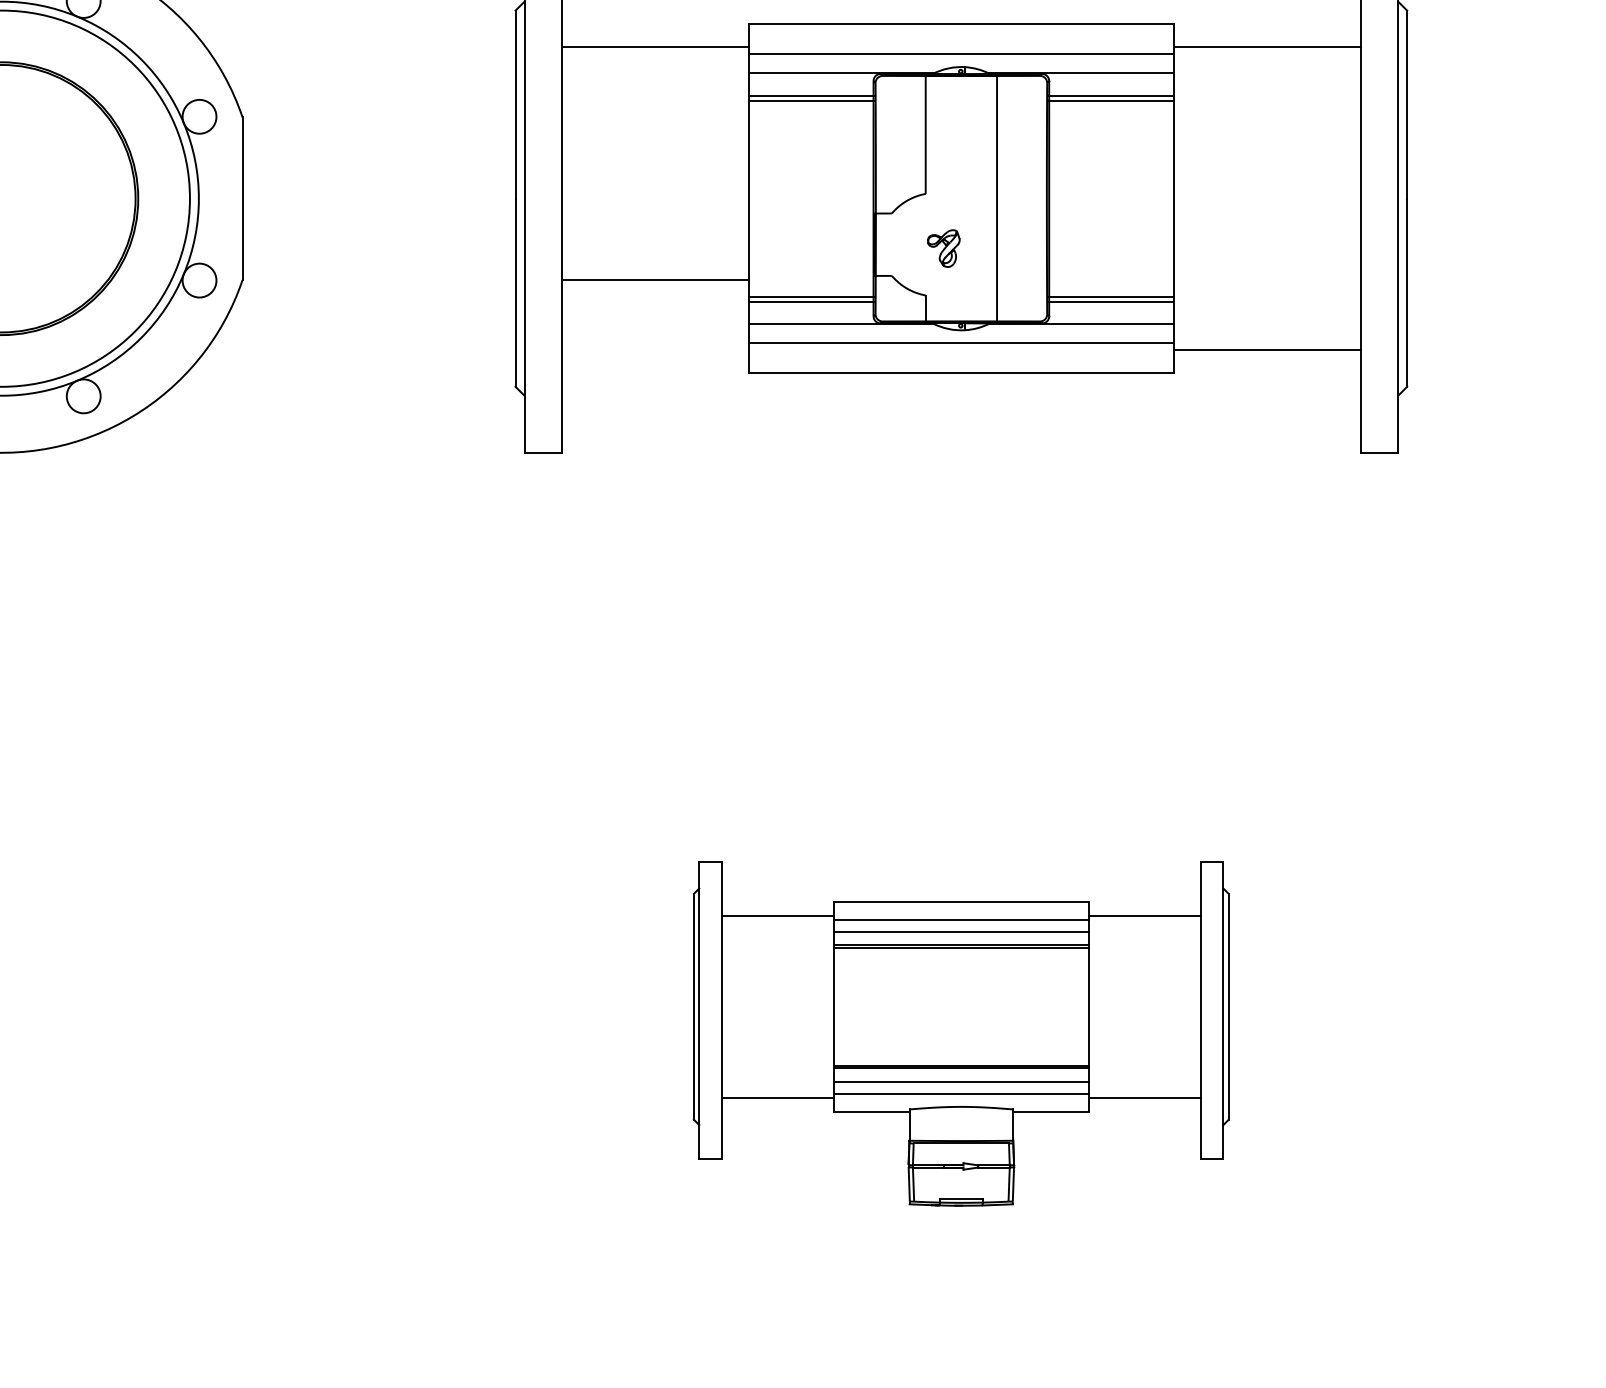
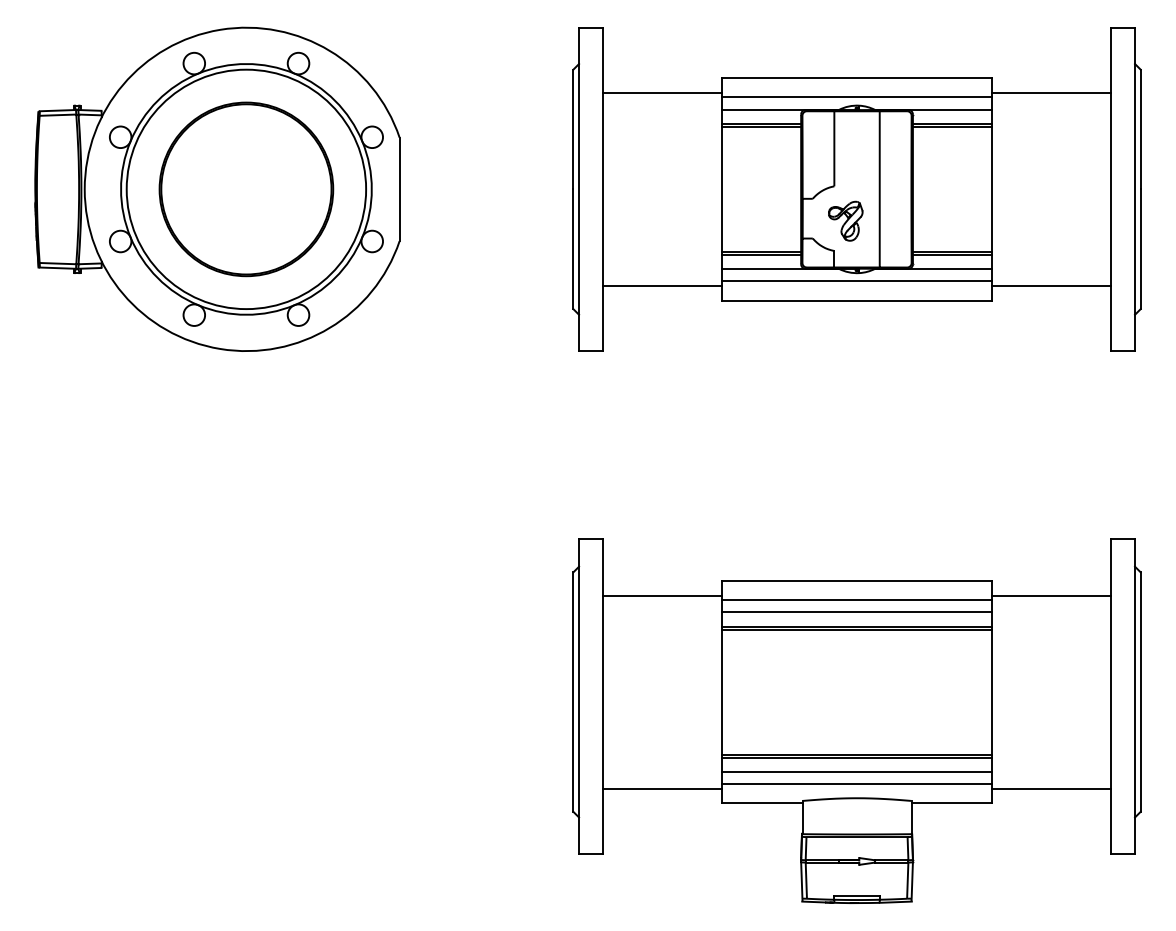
part: (943, 247) -> (845, 220), size x1.67
line: (655, 278) -> (662, 285), moved
part: (960, 1033) -> (856, 720), size x1.67

